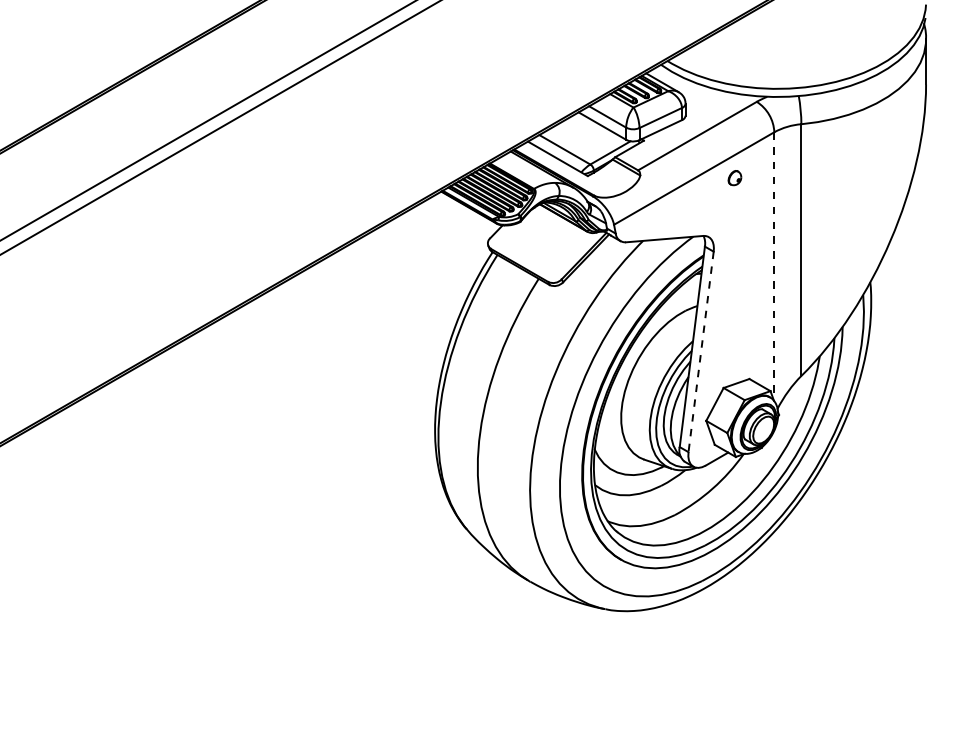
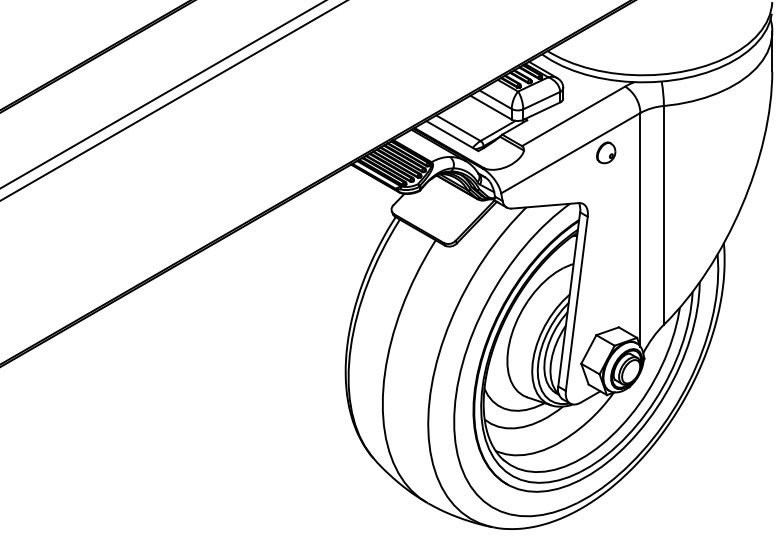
part: (734, 177) -> (605, 152), size x1.67
line: (774, 266) -> (640, 229), dashed -> solid
line: (701, 352) -> (577, 304), dashed -> solid

